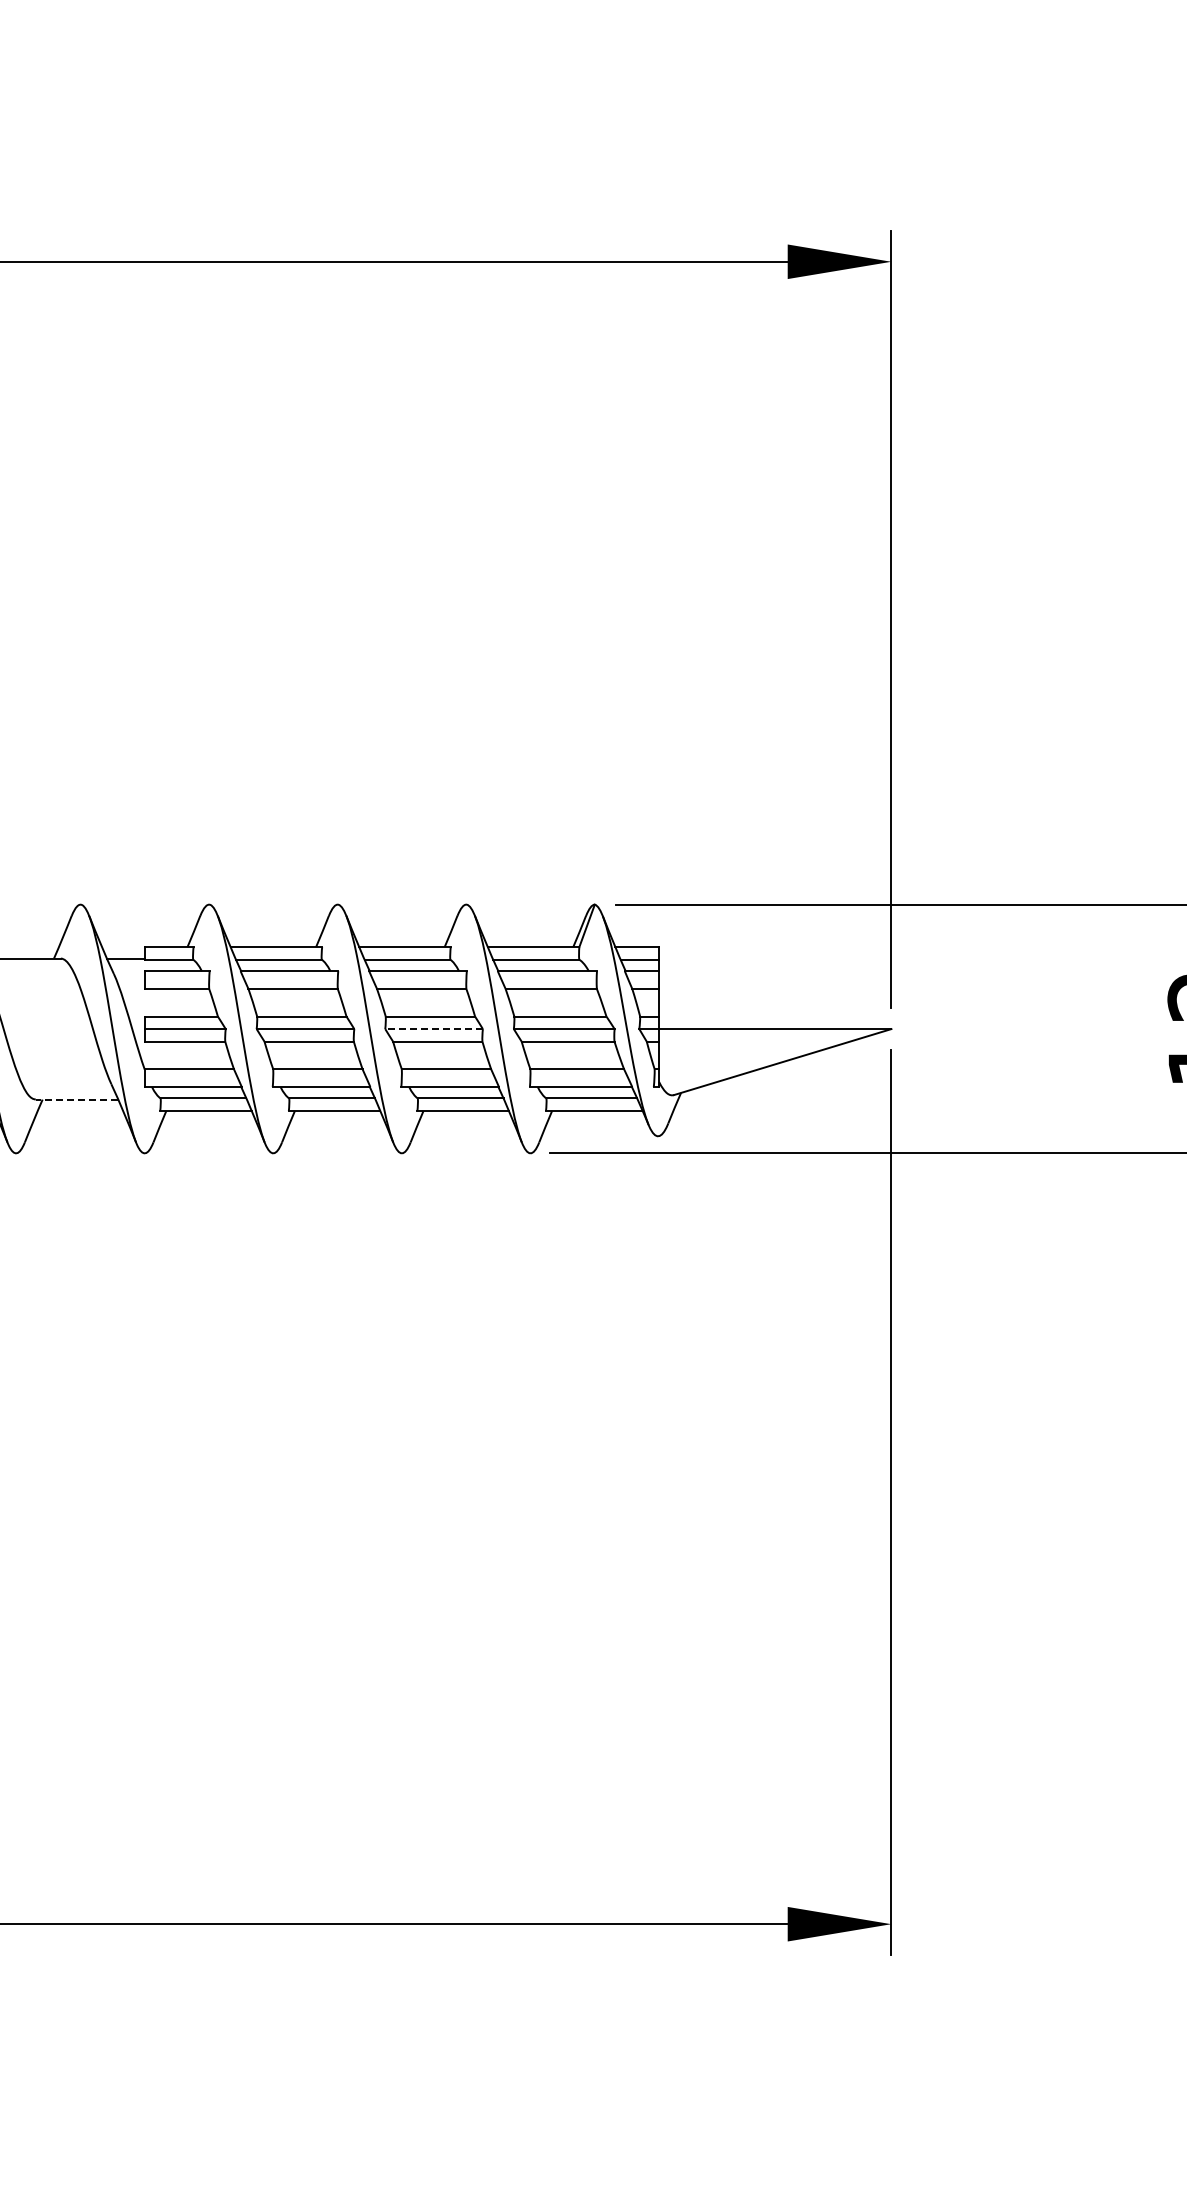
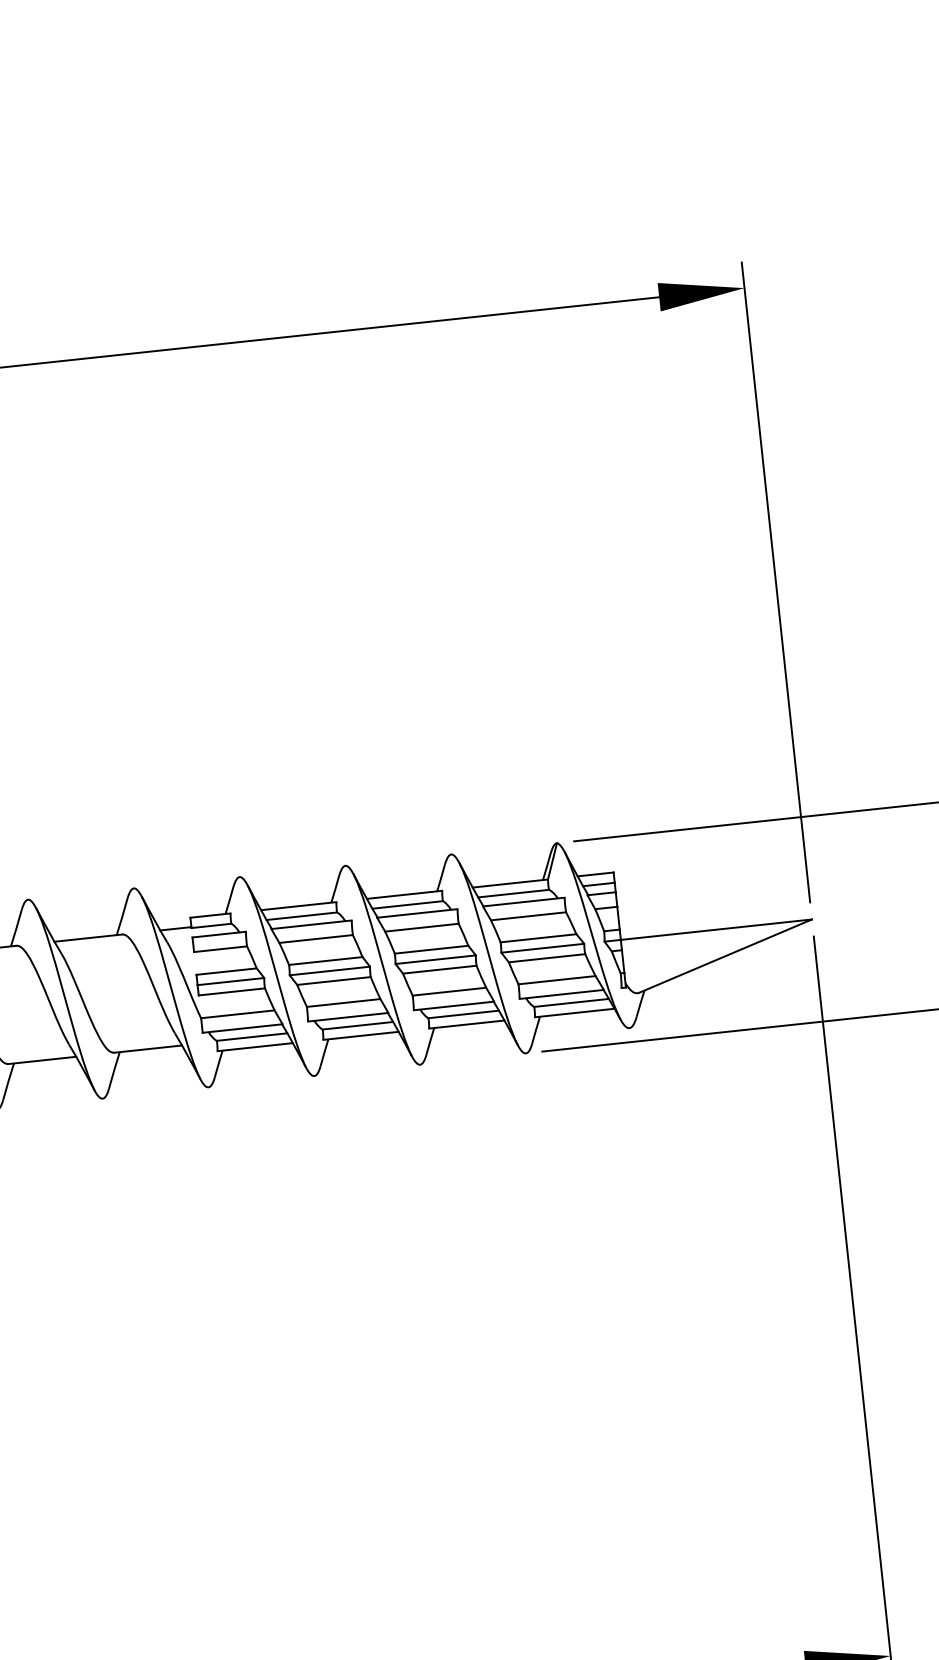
line: (434, 1029) -> (436, 960), dashed -> solid
line: (76, 1099) -> (147, 1049), dashed -> solid

